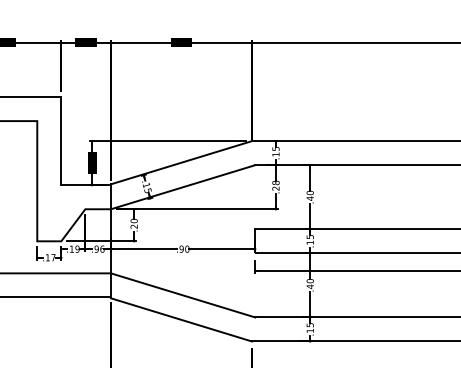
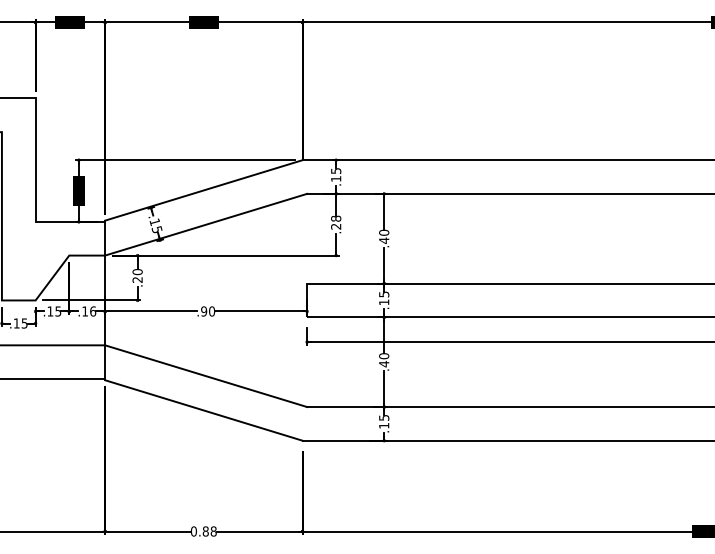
text: (77, 249) -> (58, 311), .19 -> .15
text: (96, 249) -> (85, 311), .96 -> .16
text: (53, 257) -> (24, 323), .17 -> .15

